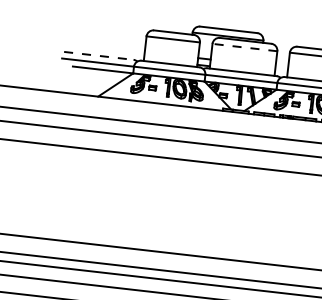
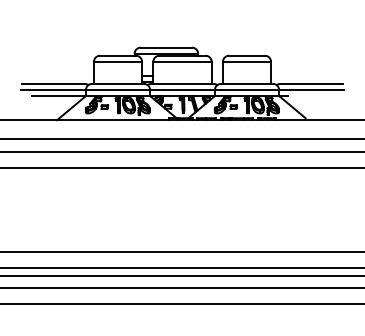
line: (244, 47) -> (182, 61), dashed -> solid
line: (99, 55) -> (54, 83), dashed -> solid

